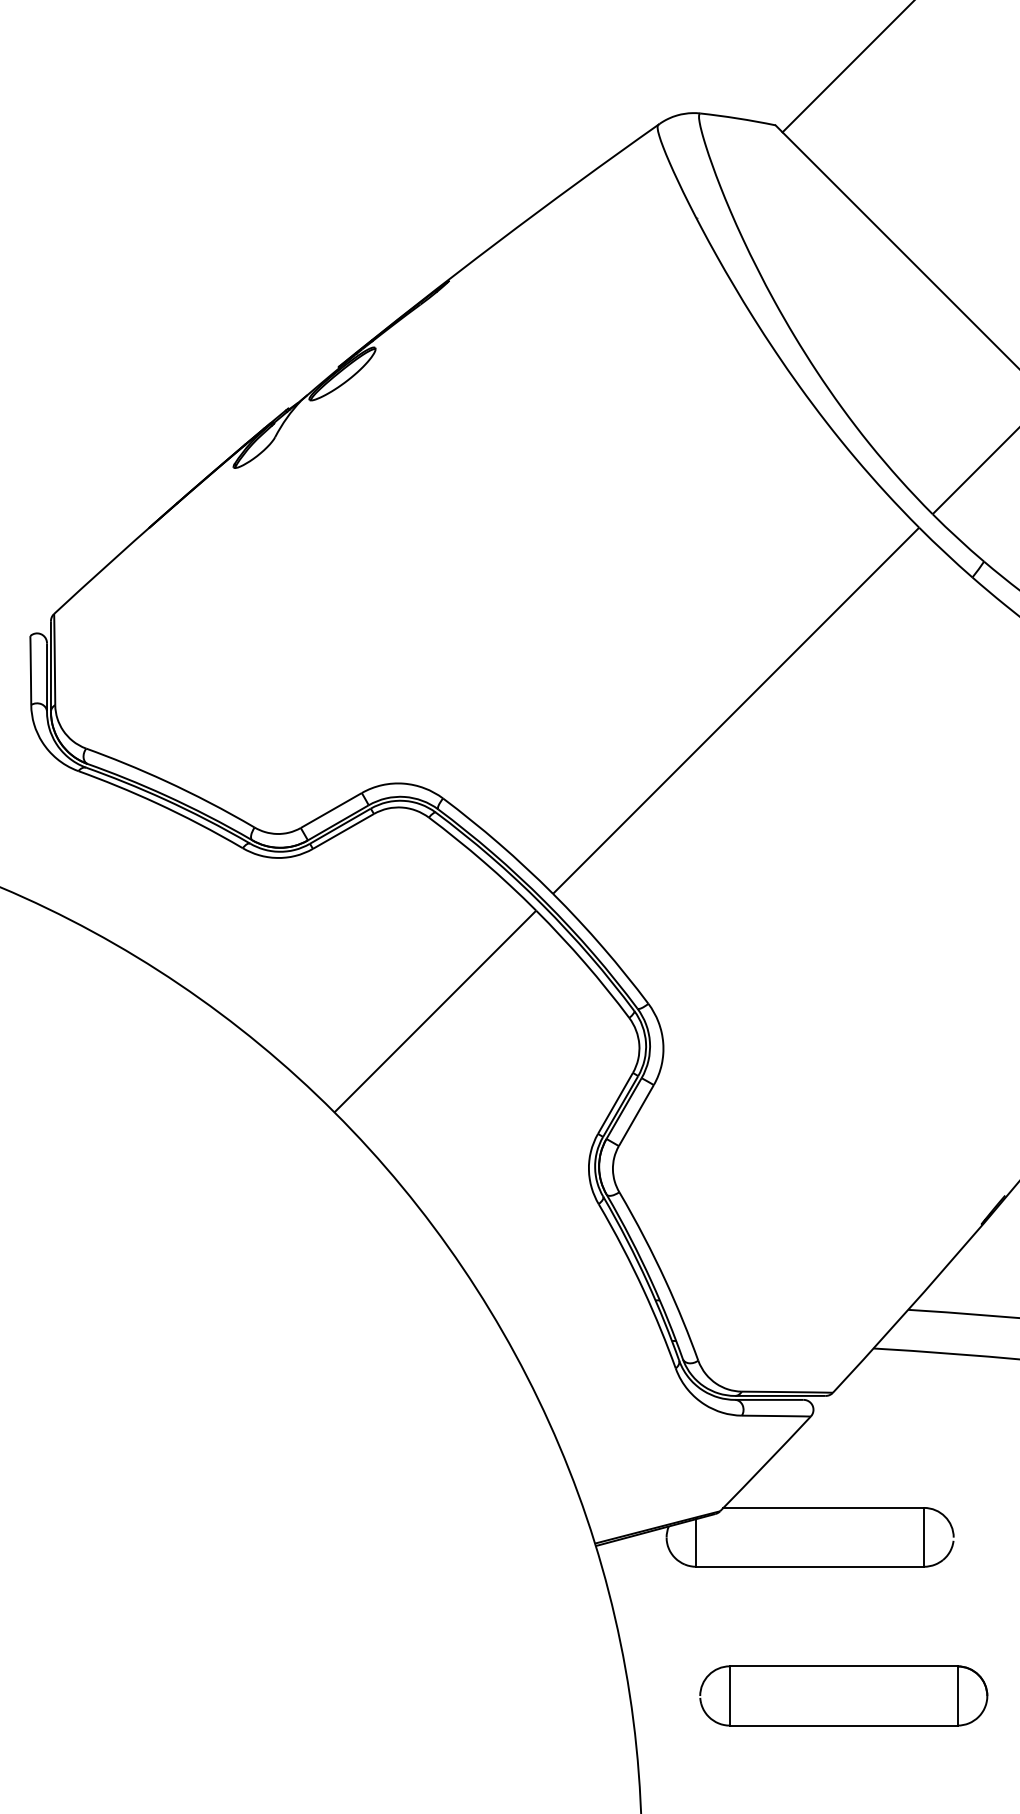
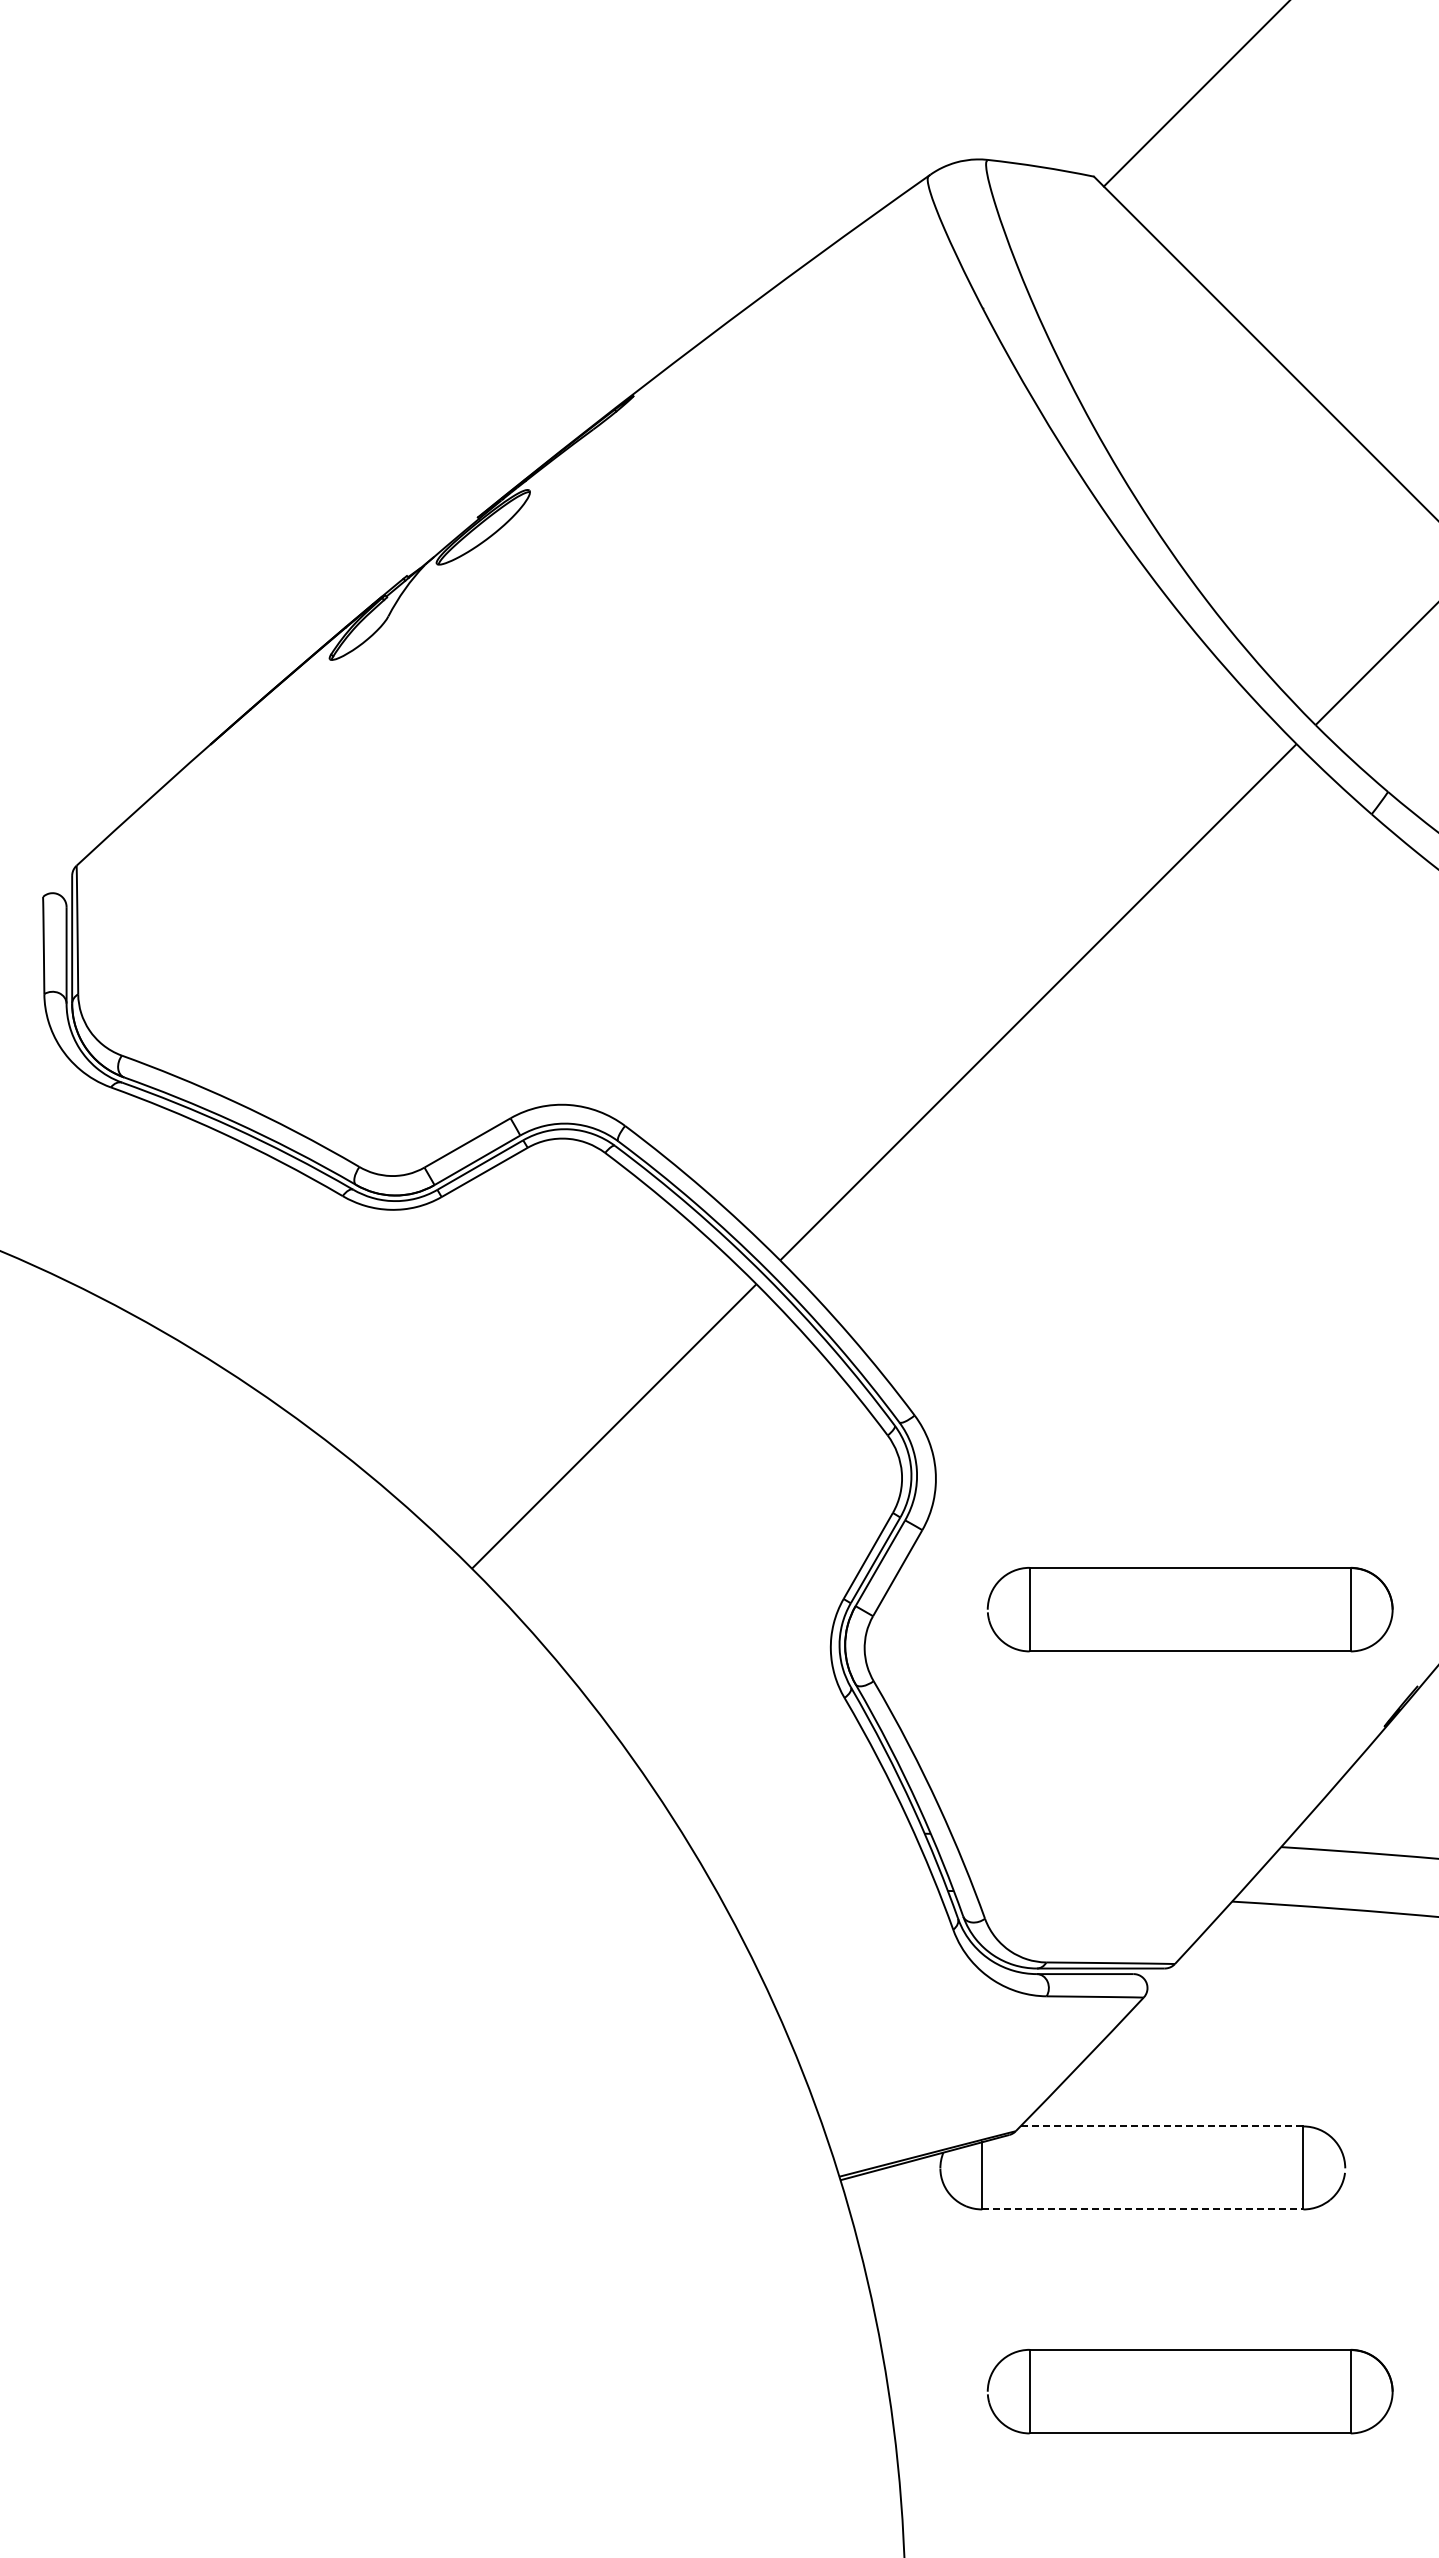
part: (843, 1141) -> (1189, 1609), added
line: (823, 1507) -> (1161, 2126), solid -> dashed
line: (809, 1566) -> (1142, 2209), solid -> dashed

